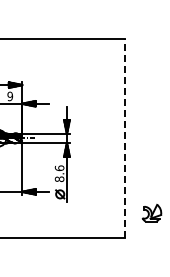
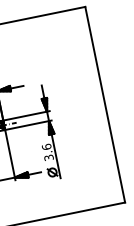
line: (125, 138) -> (105, 104), dashed -> solid
text: (59, 179) -> (48, 158), 8.6 -> 3.6

